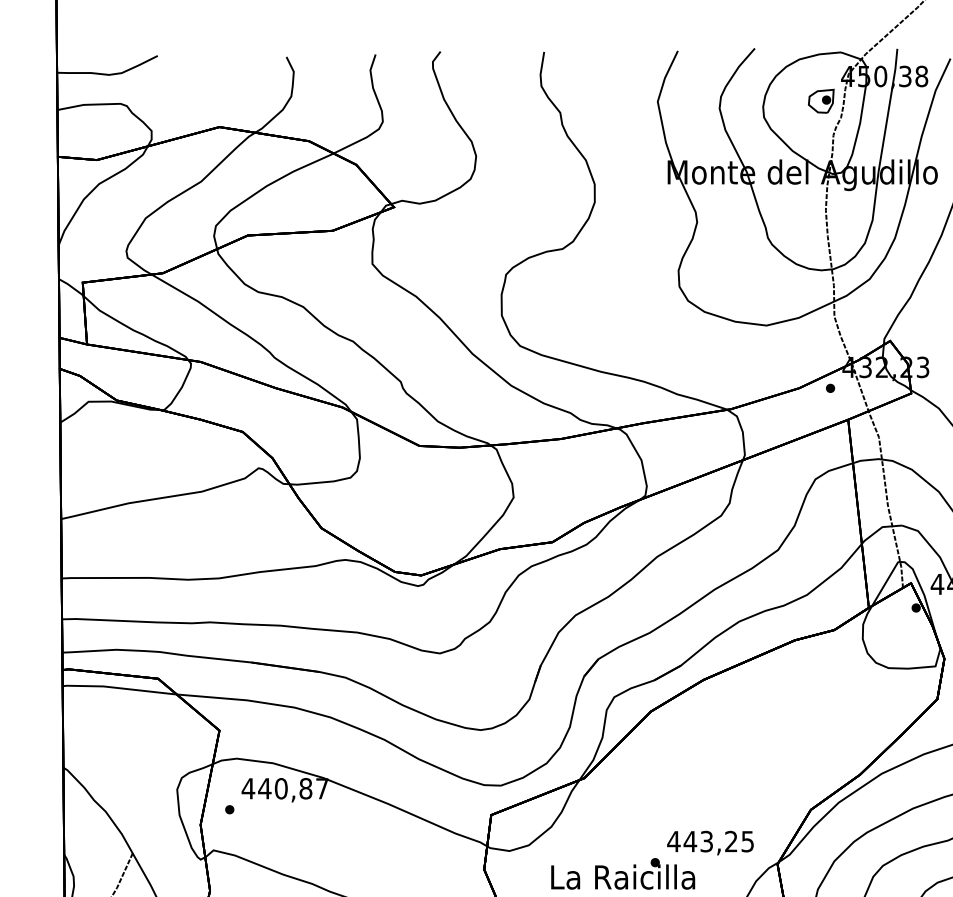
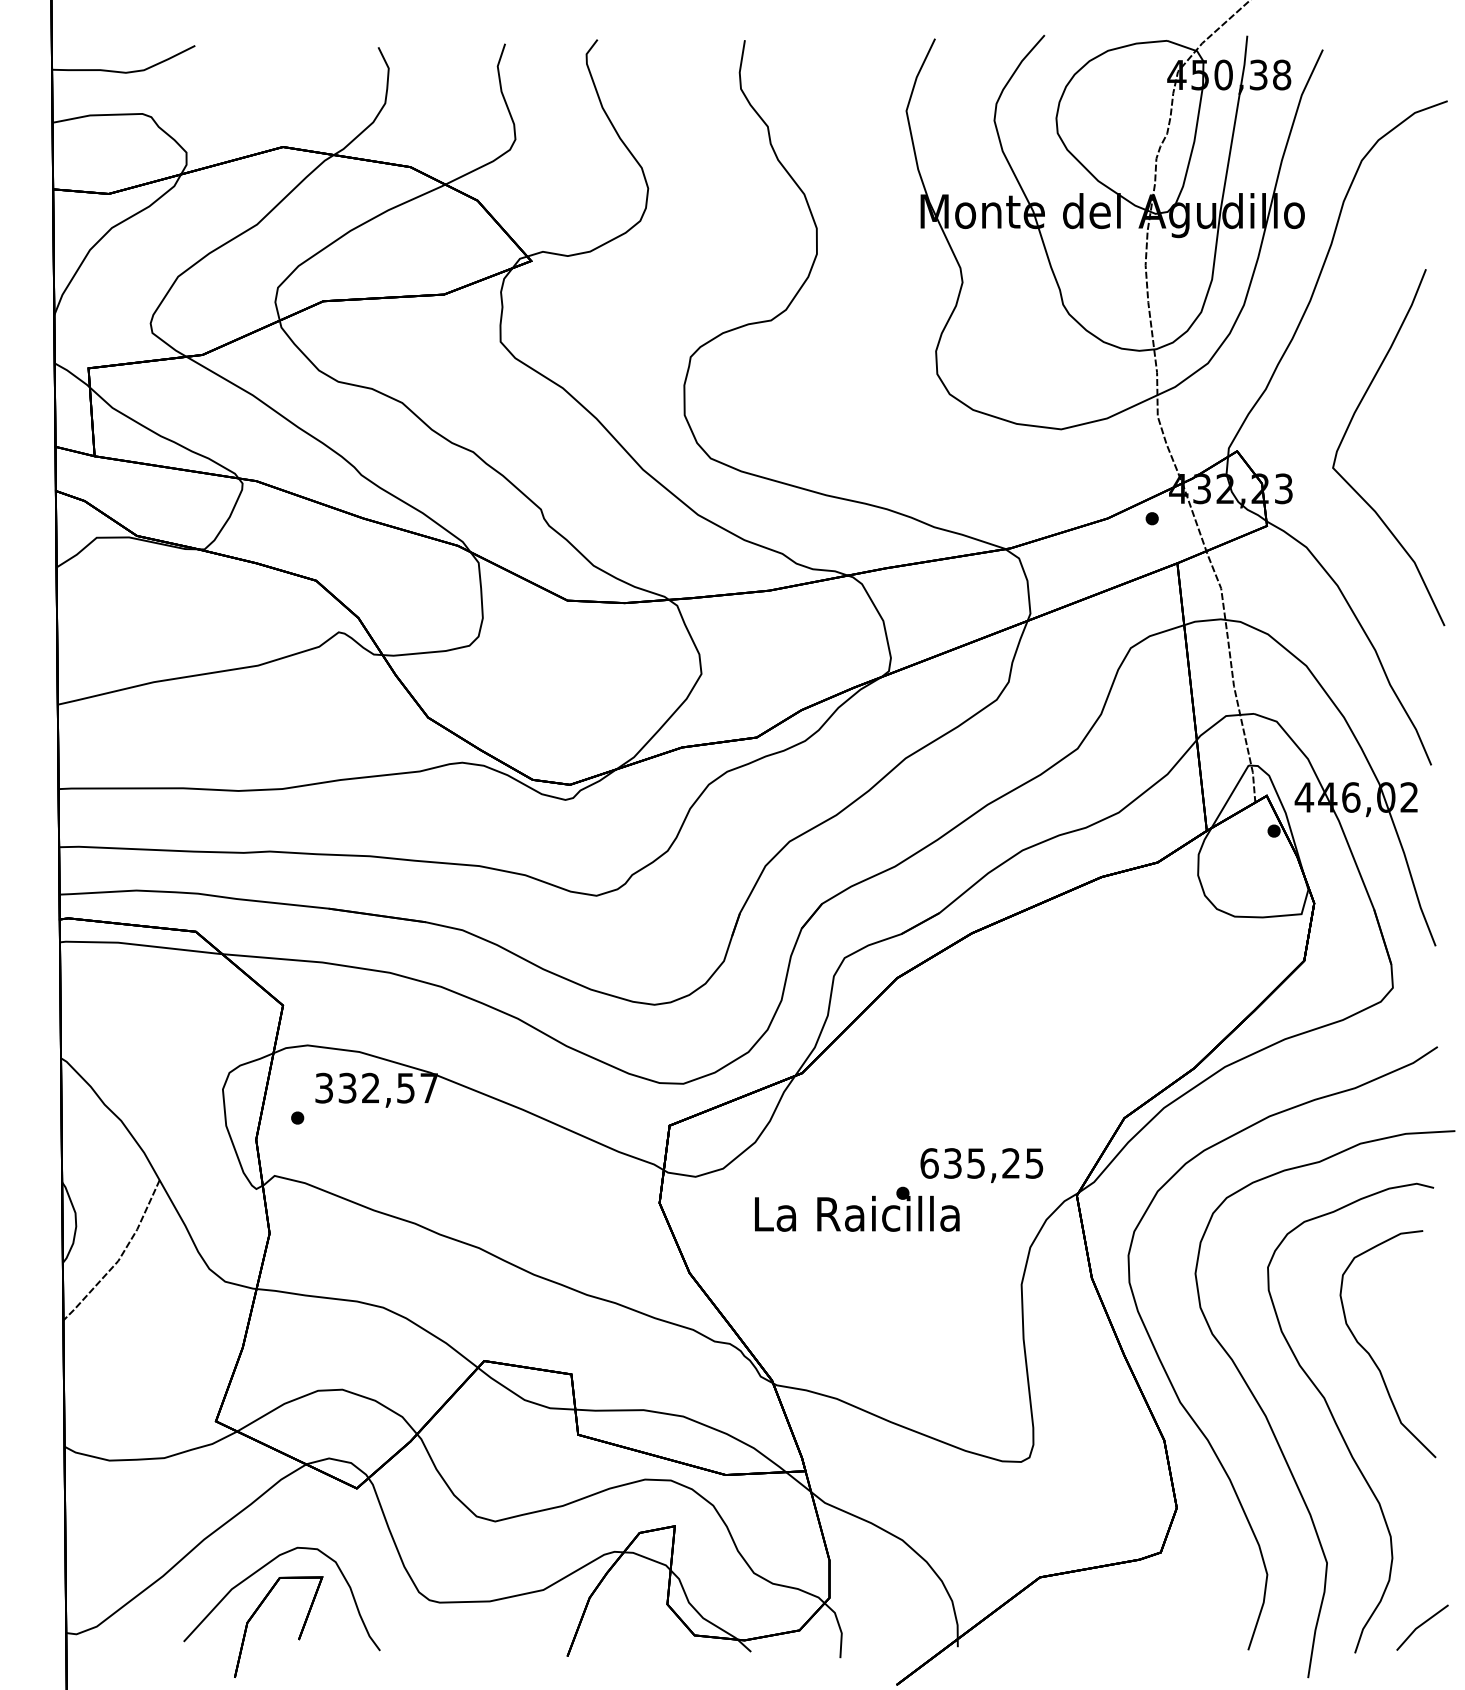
part: (820, 101) -> (1138, 110), removed
text: (276, 788) -> (364, 1087), 440,87 -> 332,57
text: (689, 841) -> (951, 1163), 443,25 -> 635,25

